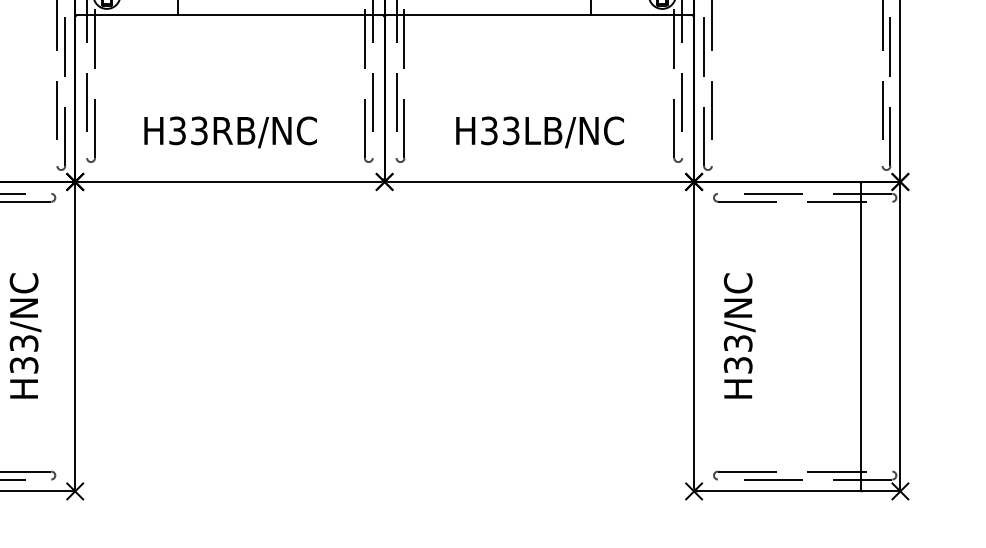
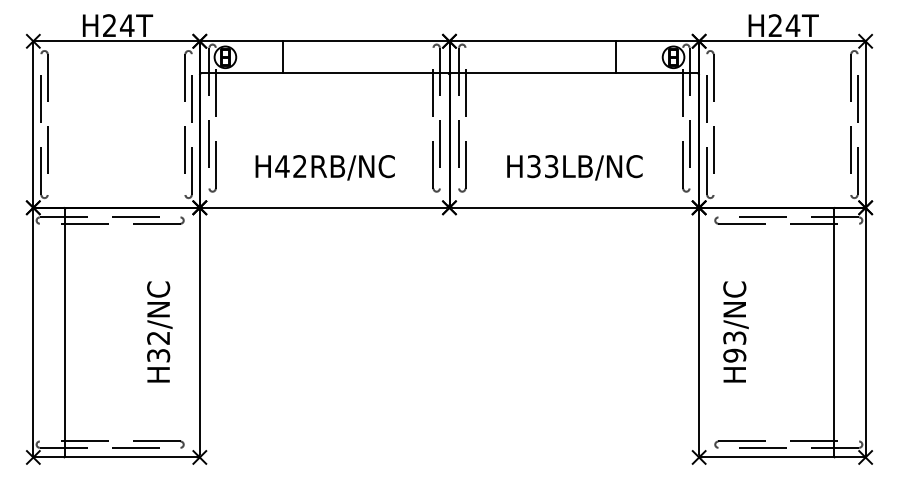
text: (187, 130) -> (290, 166), H33RB/NC -> H42RB/NC
text: (23, 342) -> (158, 337), H33/NC -> H32/NC
text: (737, 365) -> (734, 355), H33/NC -> H93/NC

